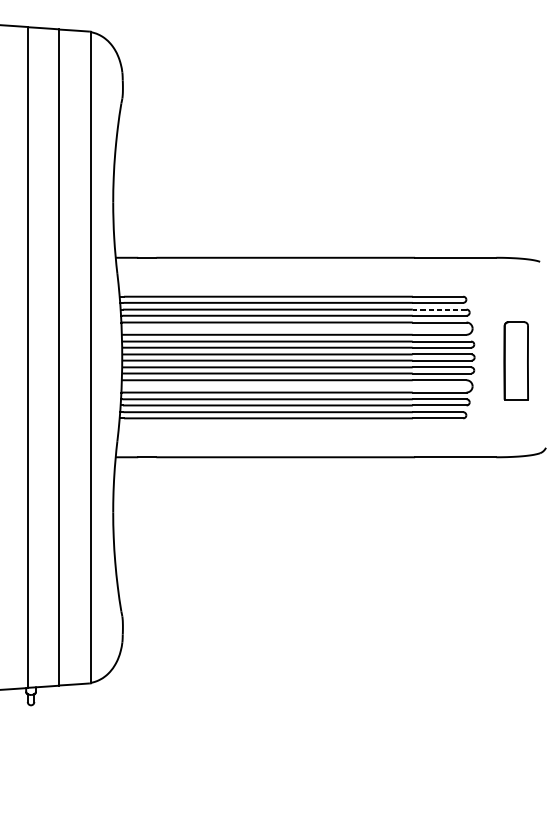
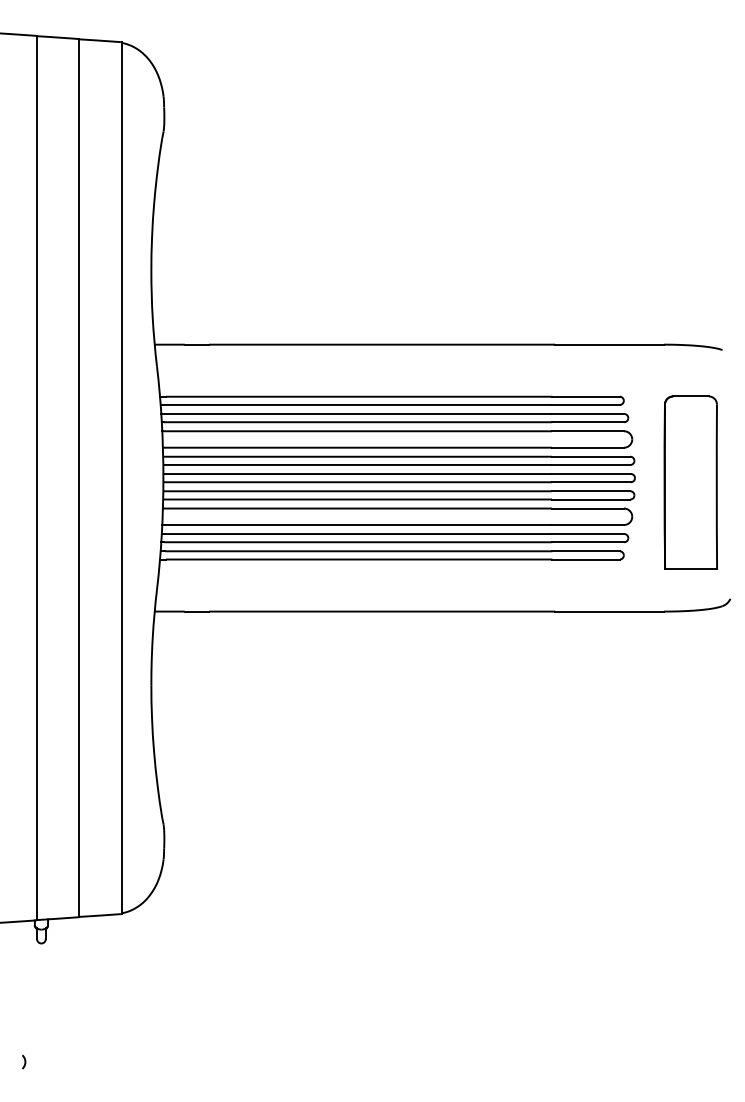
line: (439, 309) -> (587, 414), dashed -> solid
part: (516, 360) -> (690, 482), size x1.67
arc: (18, 793) -> (24, 1061), added

